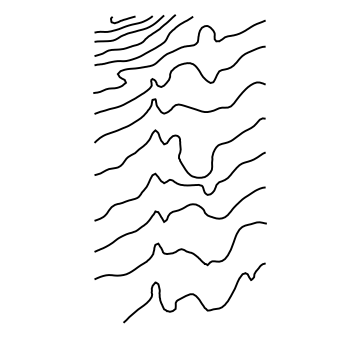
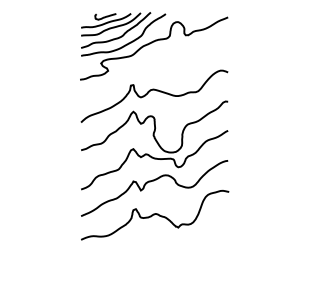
curve: (170, 79) -> (146, 68), removed
curve: (193, 293) -> (166, 251), removed

